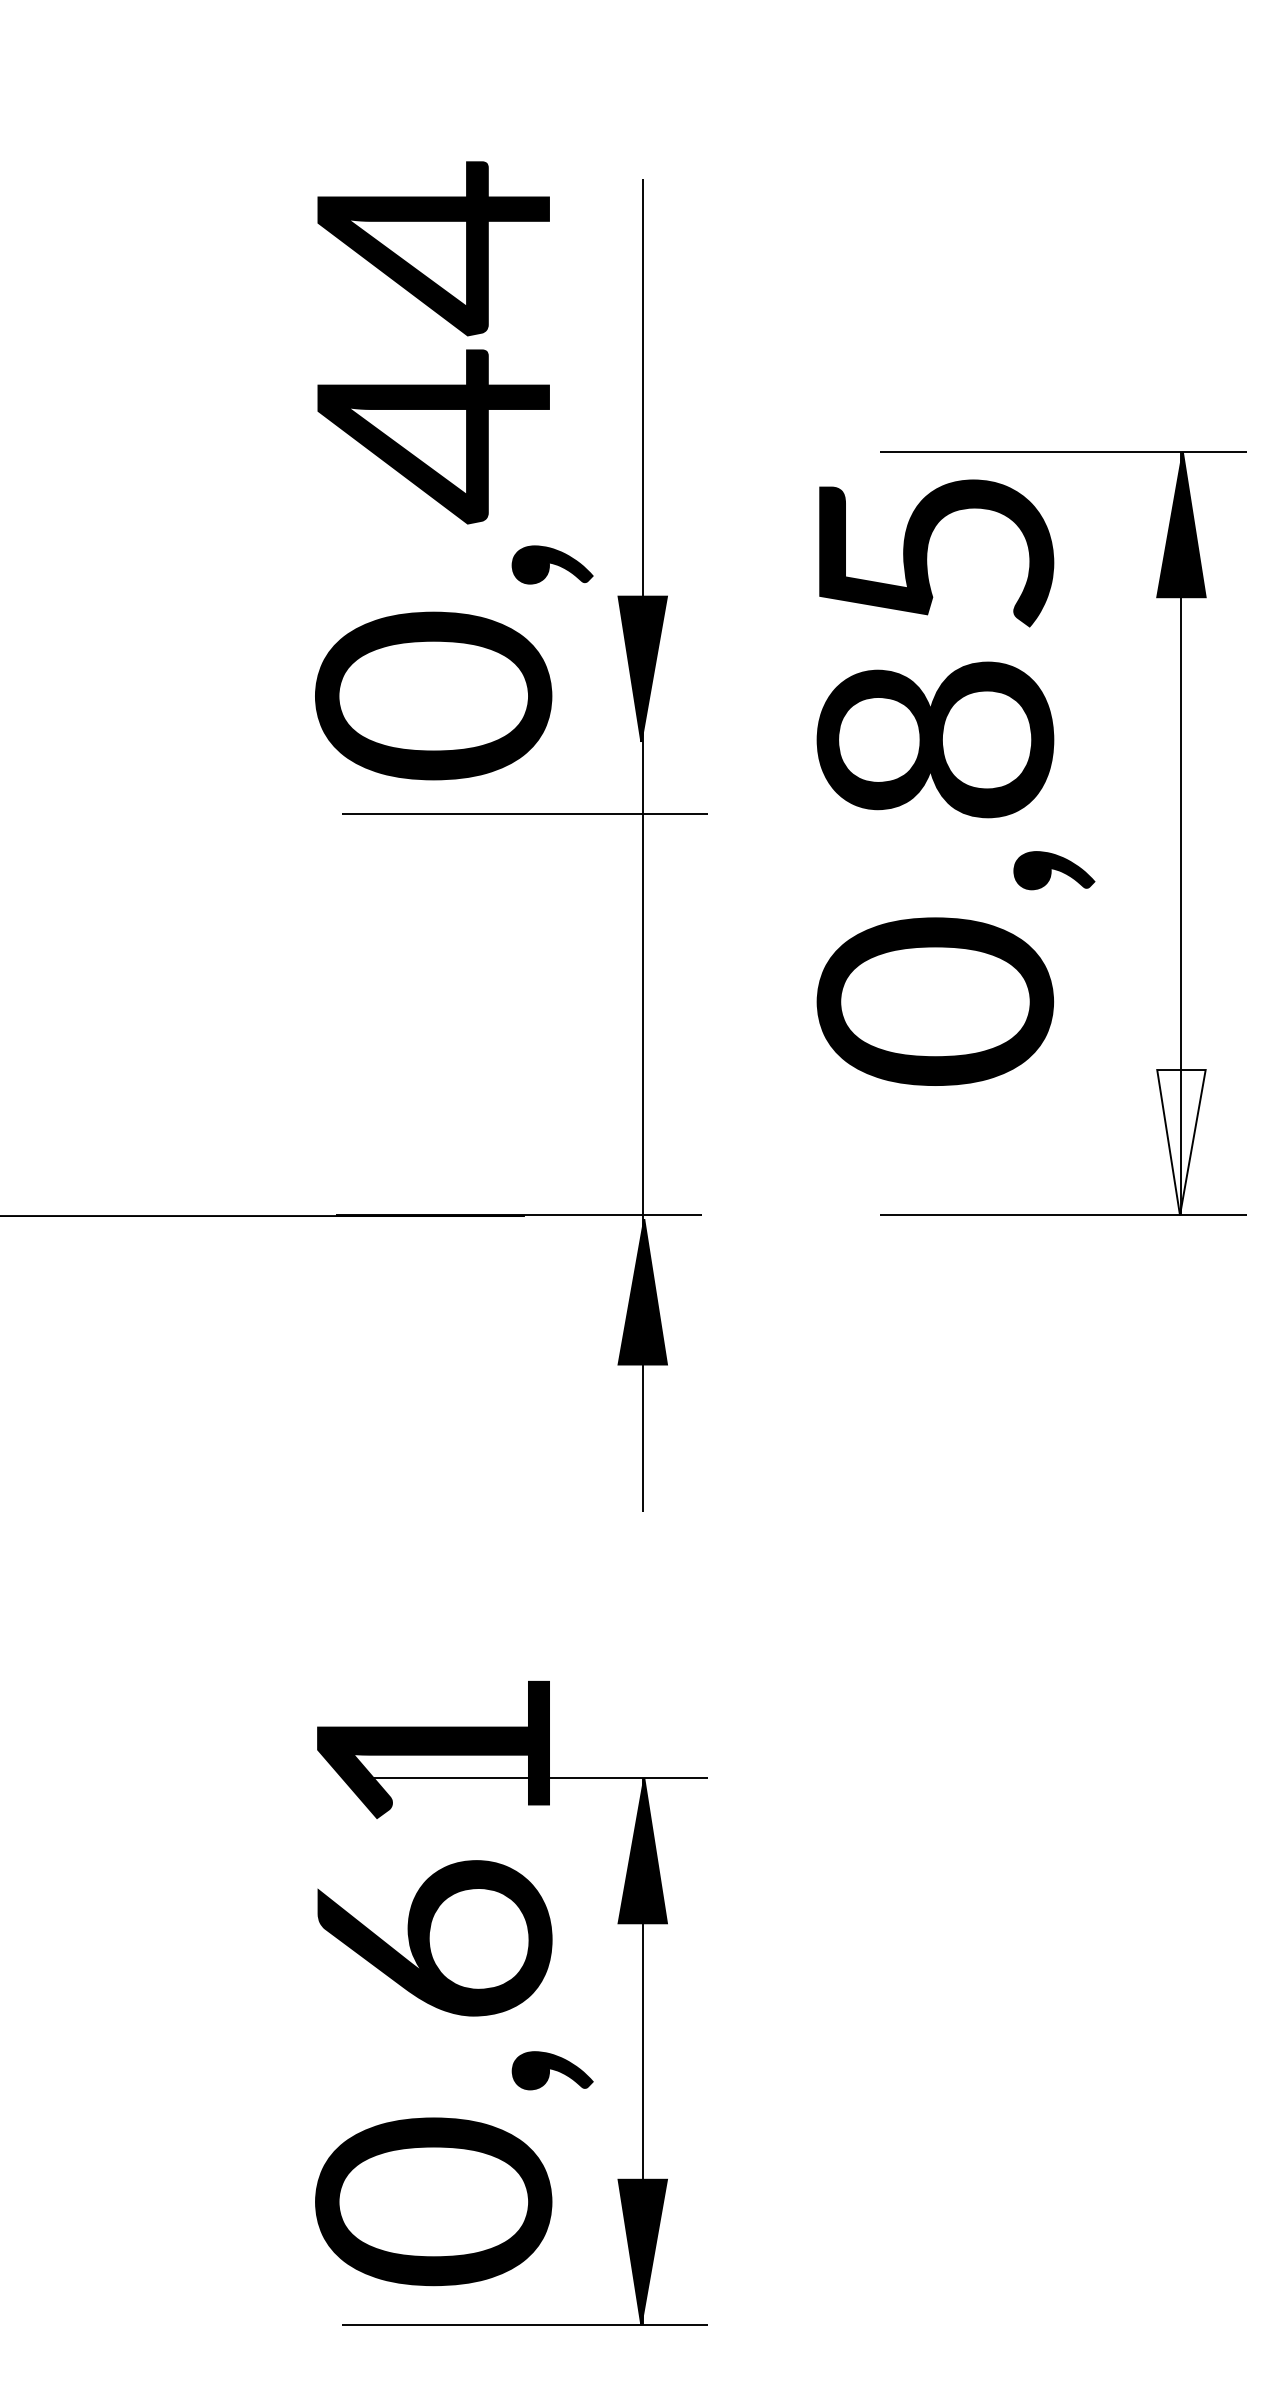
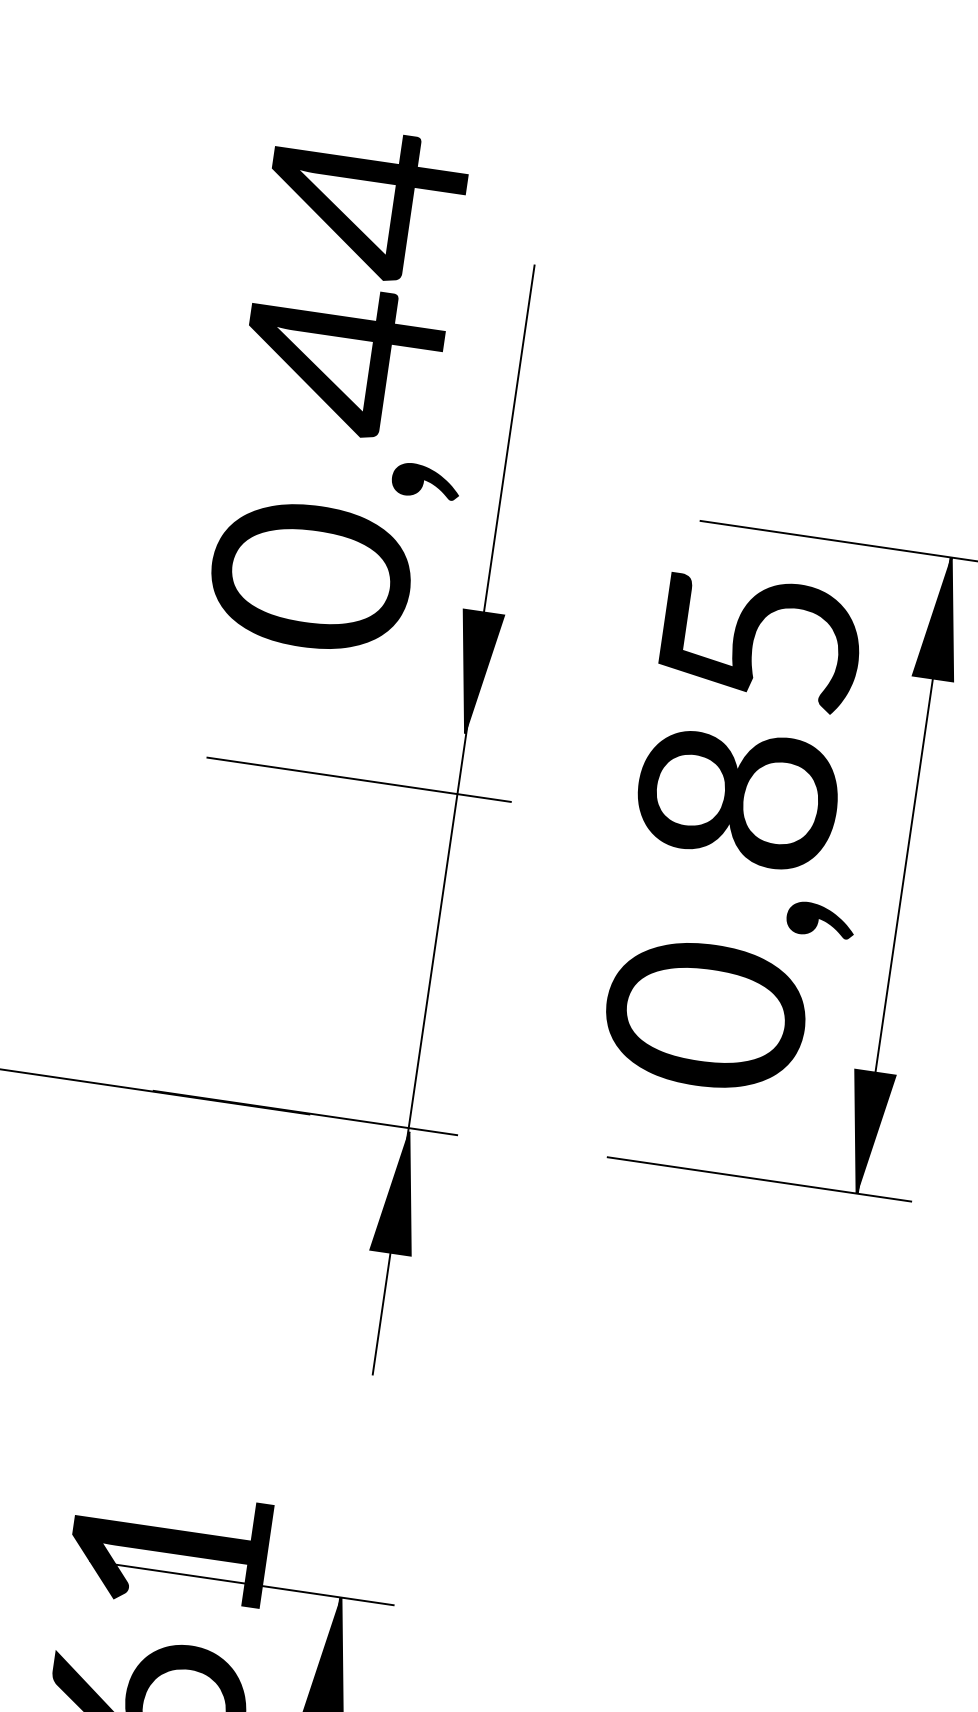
text: (454, 470) -> (355, 391), moved
text: (955, 782) -> (749, 835), moved
fill: (1181, 1142) -> (866, 1133), added

